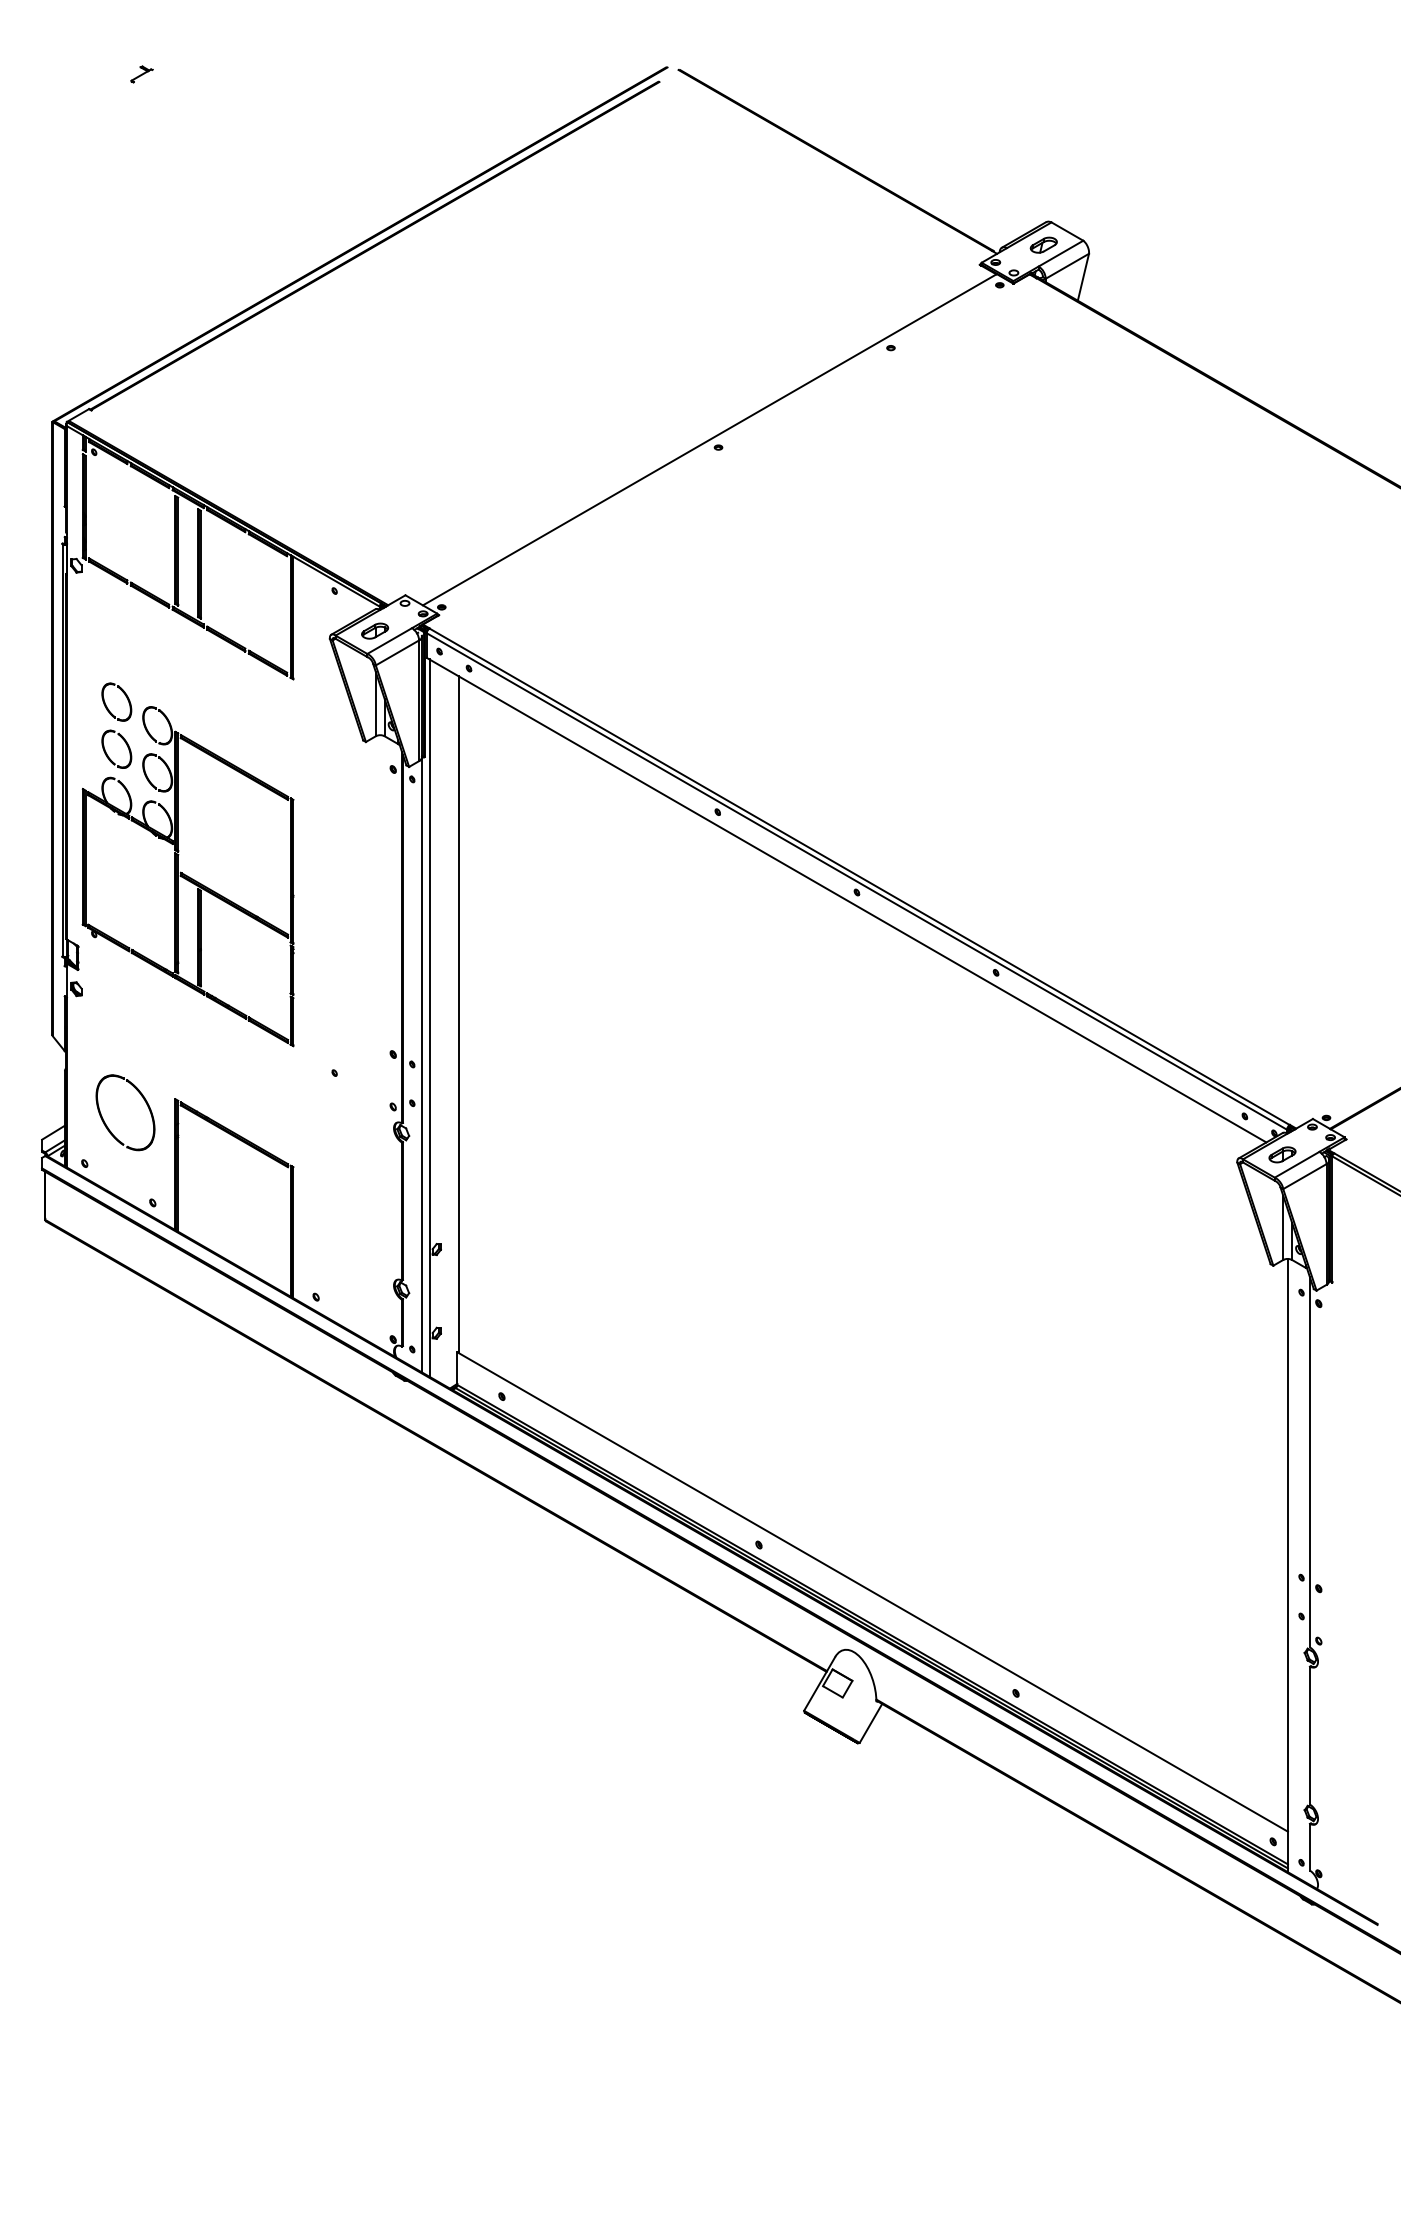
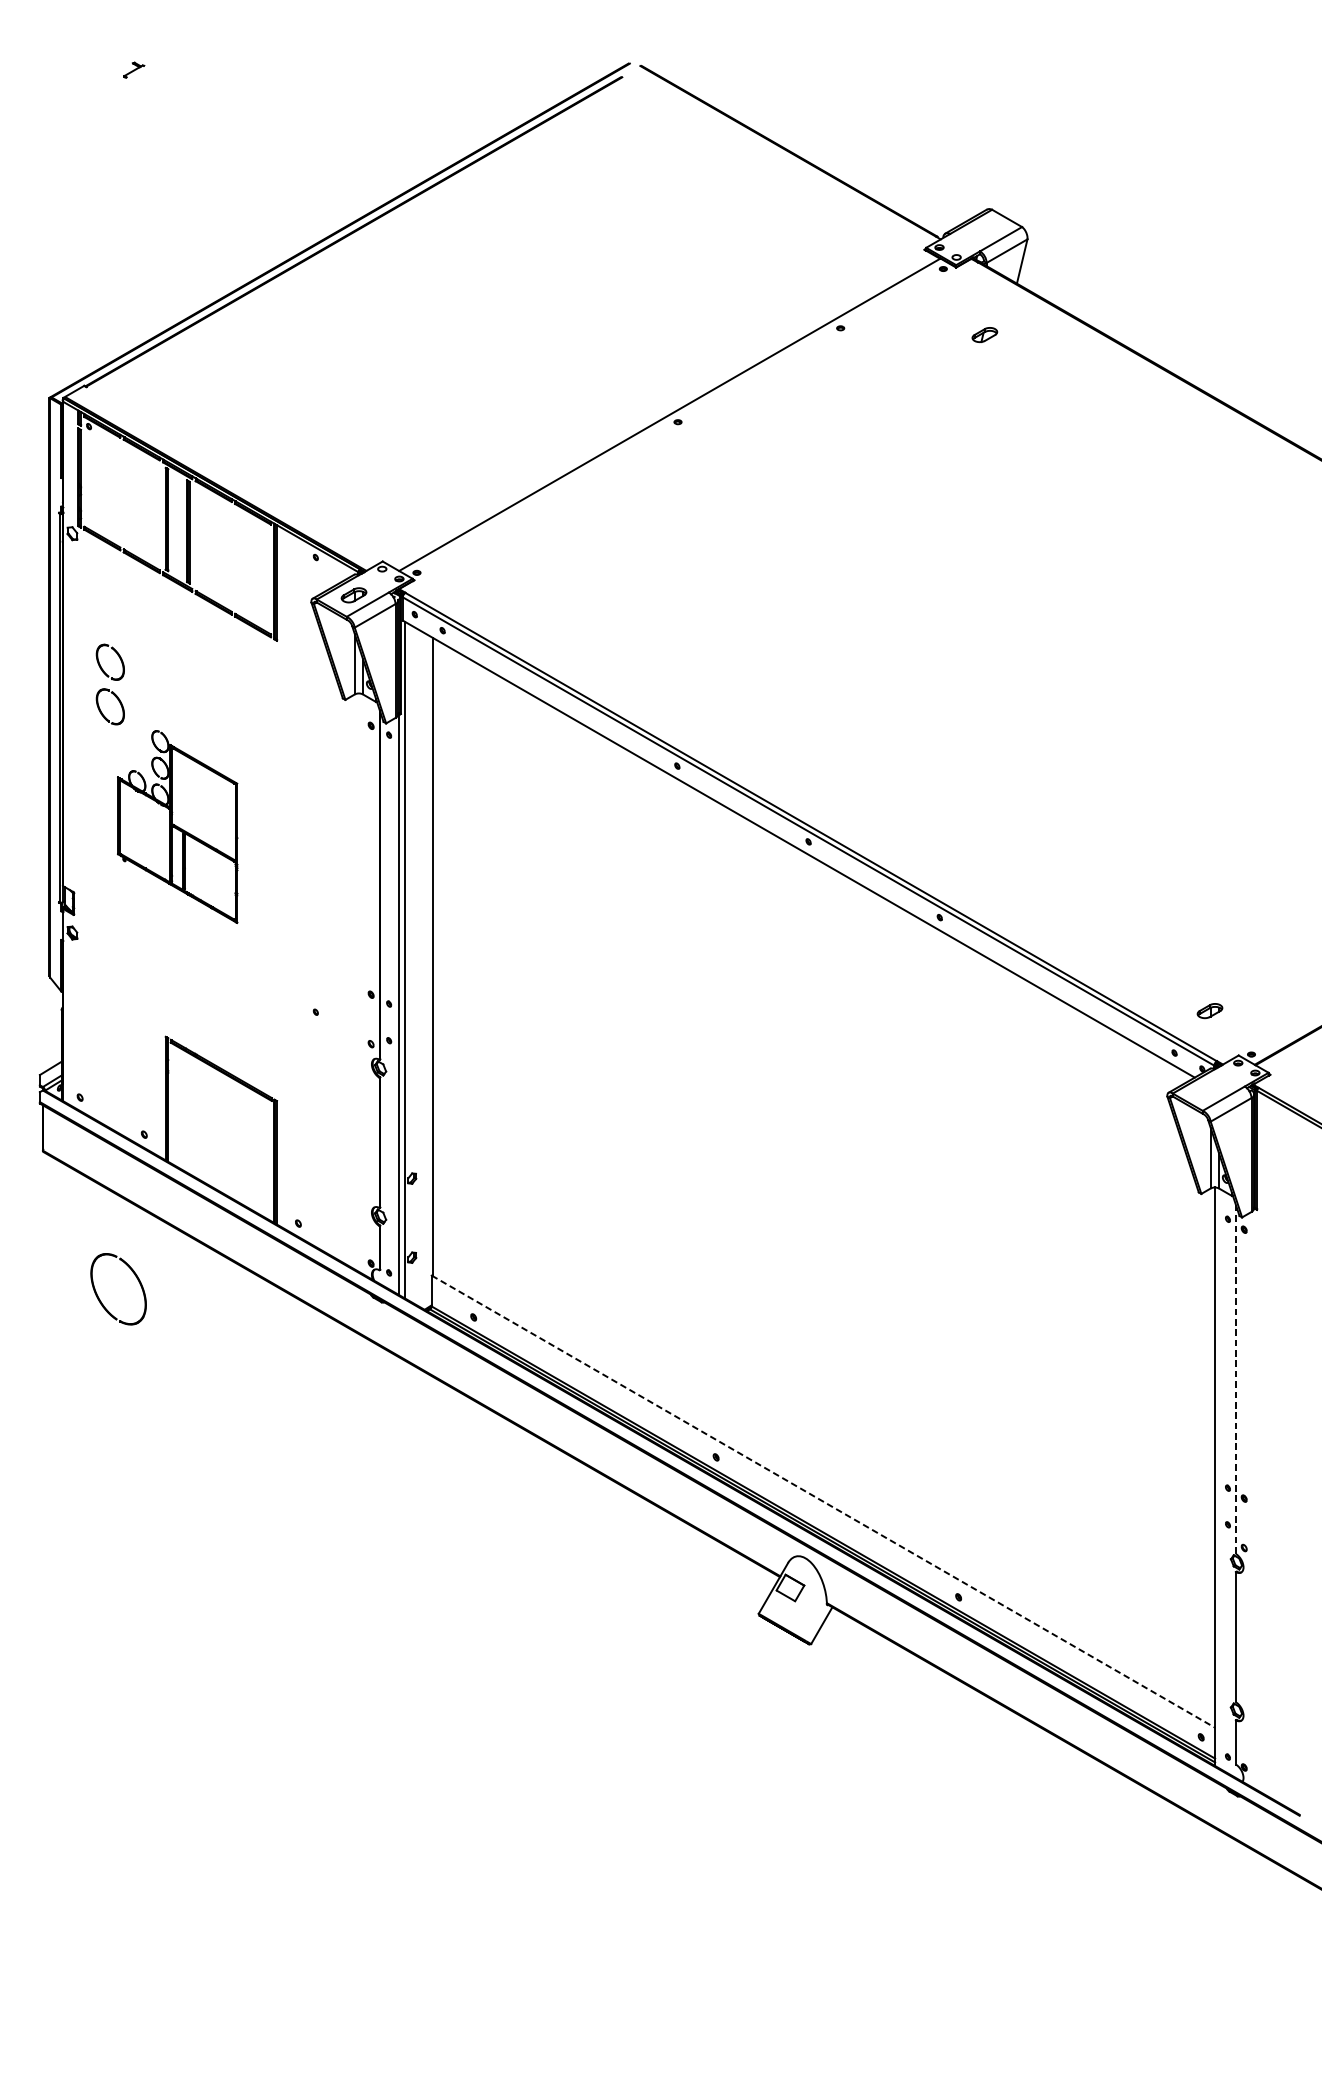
part: (1043, 244) -> (984, 334), moved
part: (187, 876) -> (177, 826), size x0.6
part: (144, 1101) -> (136, 1278), moved
part: (1282, 1154) -> (1210, 1010), moved
line: (1309, 1462) -> (1235, 1379), solid -> dashed
line: (873, 1592) -> (824, 1502), solid -> dashed

